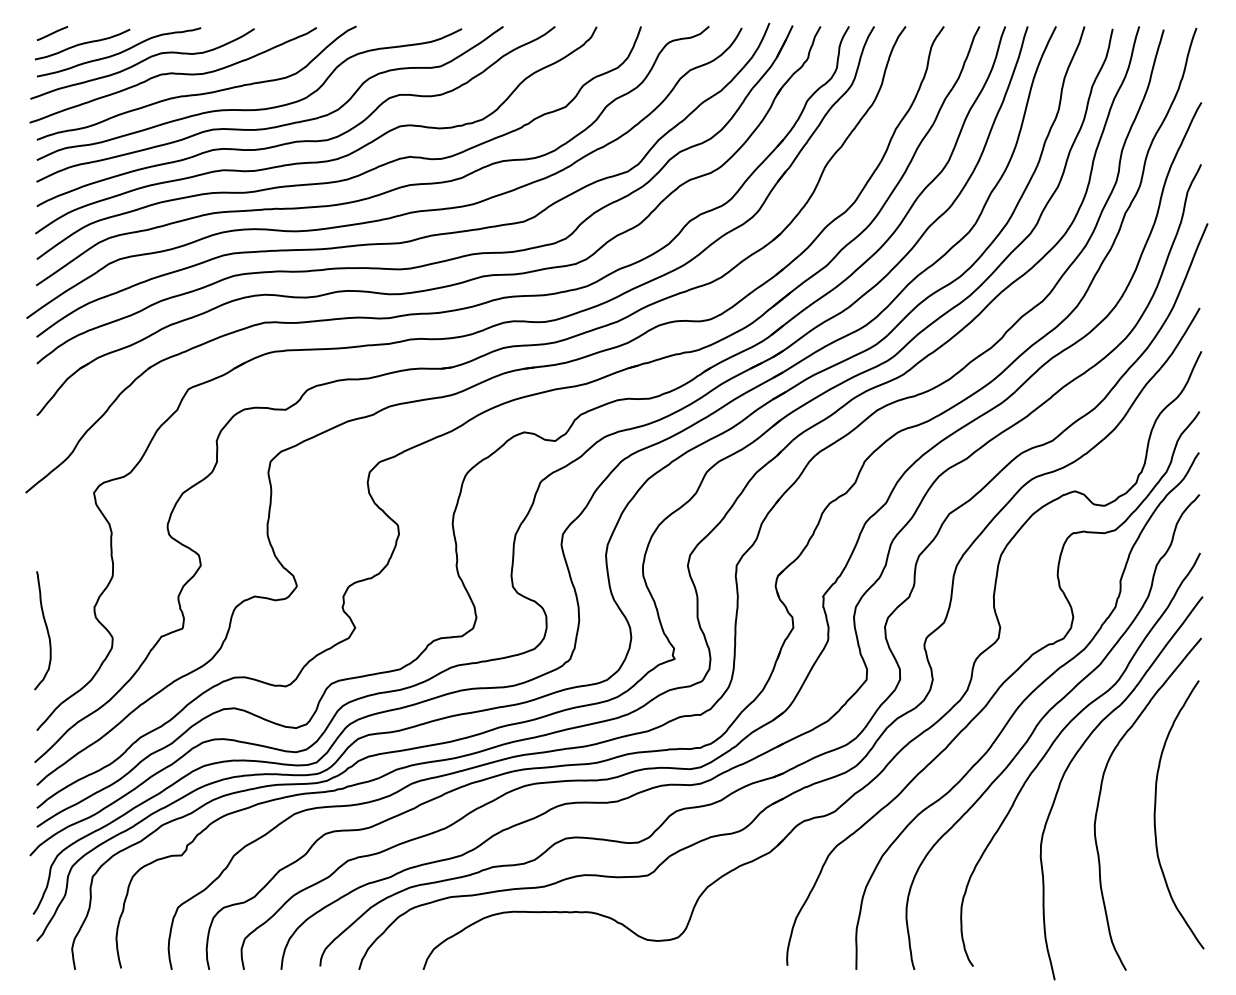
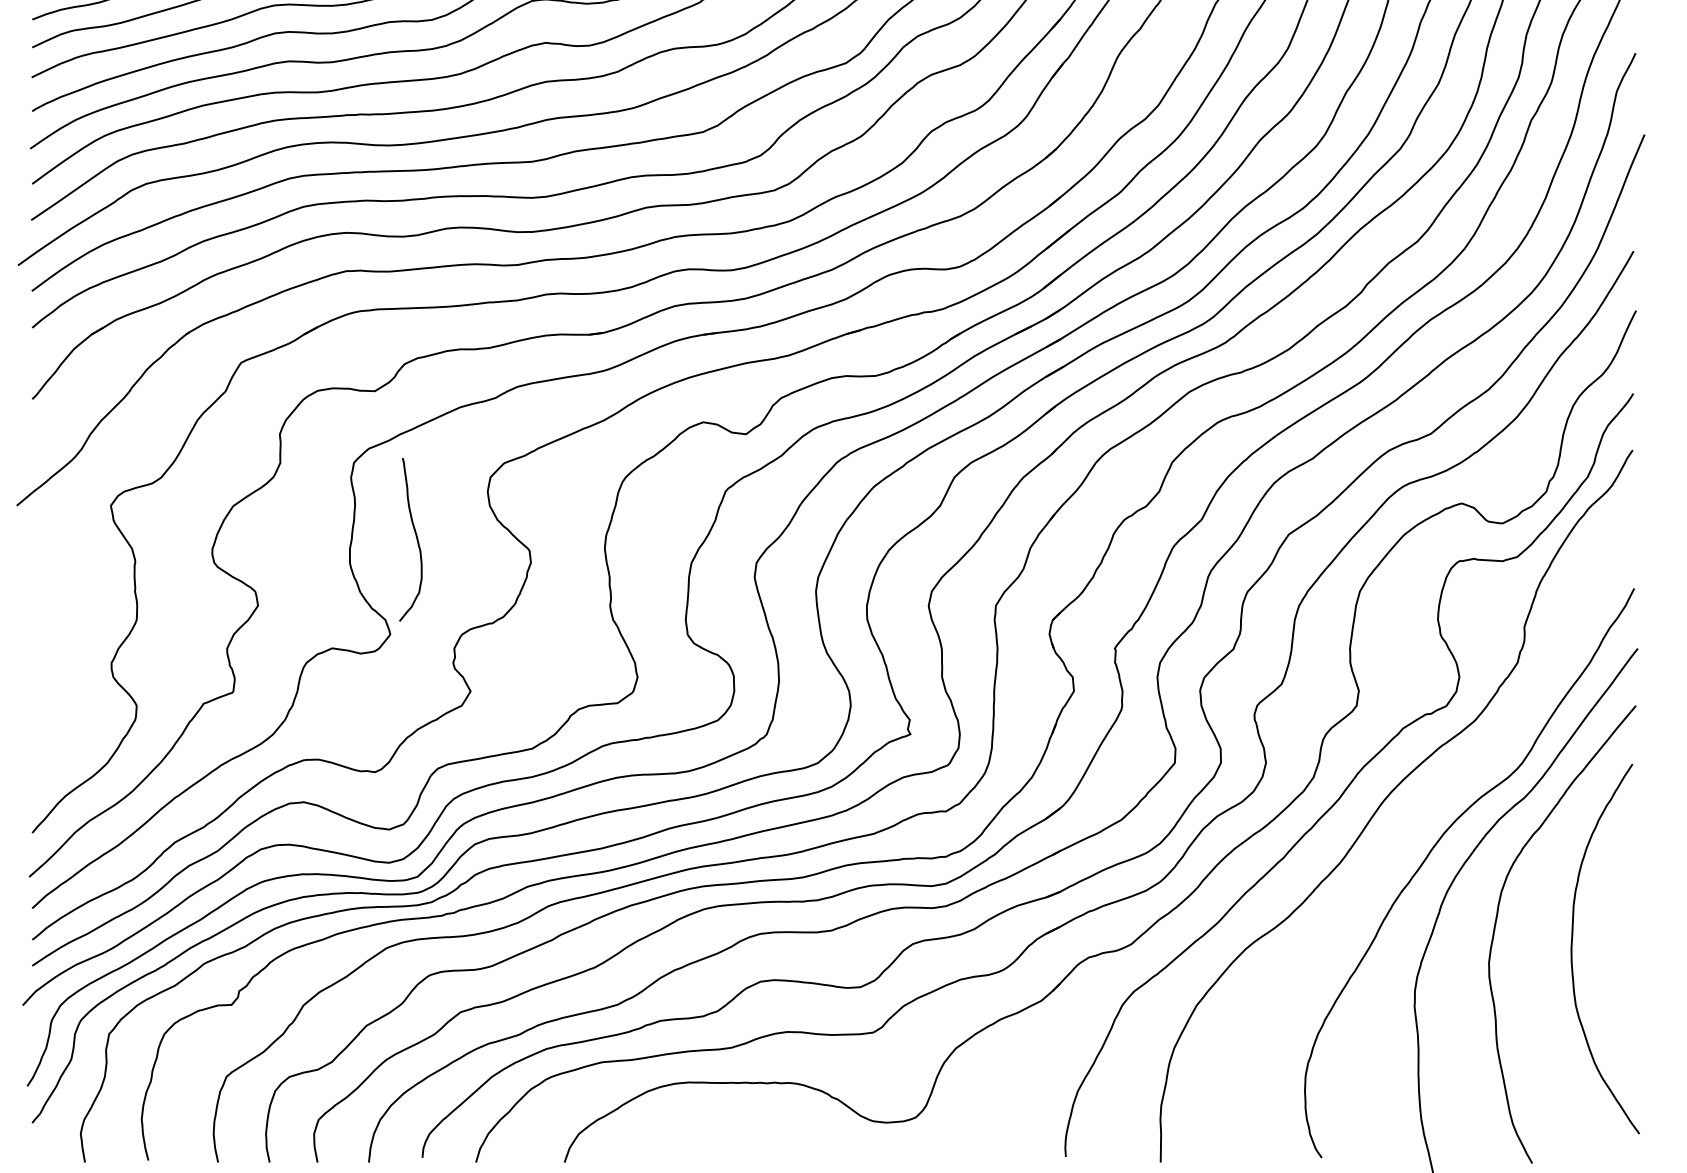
curve: (46, 630) -> (415, 539), moved
curve: (1041, 721) -> (1415, 820), removed

